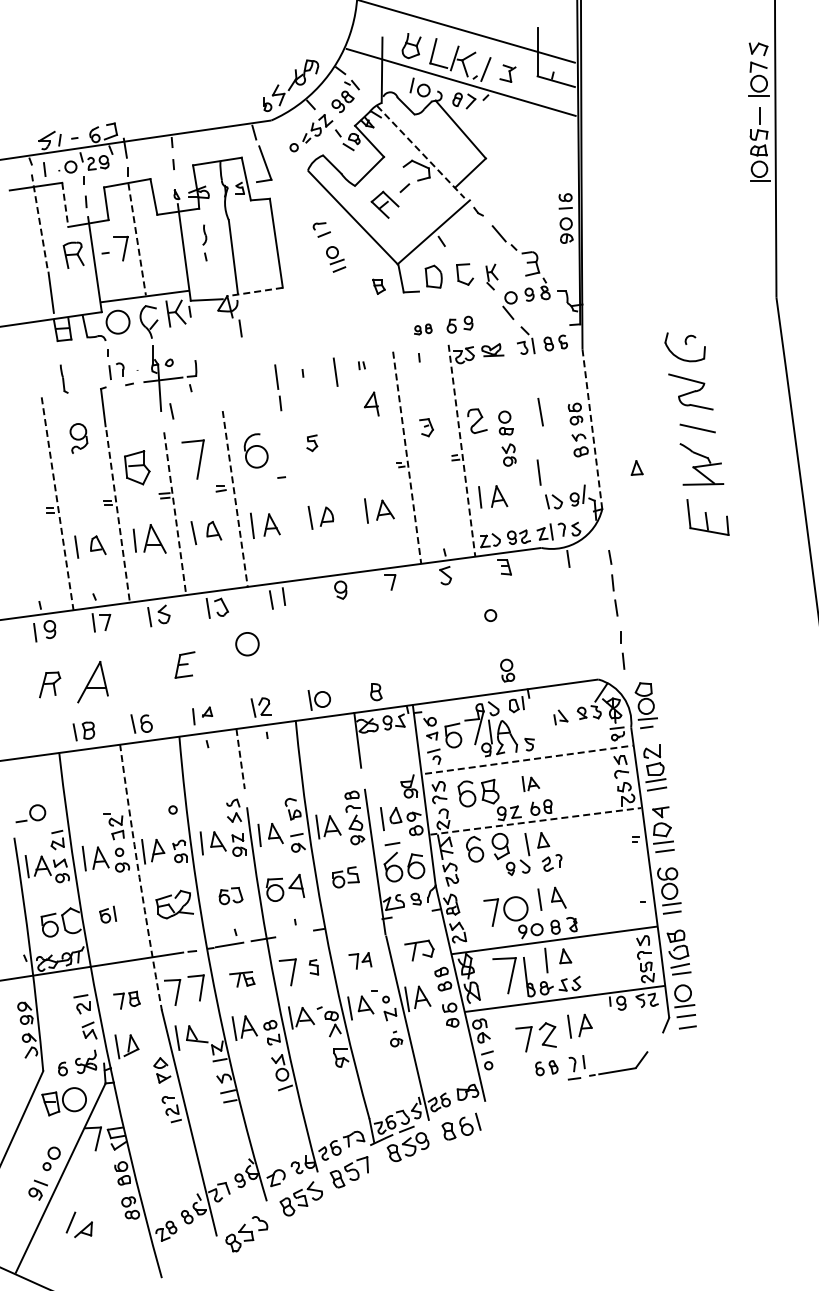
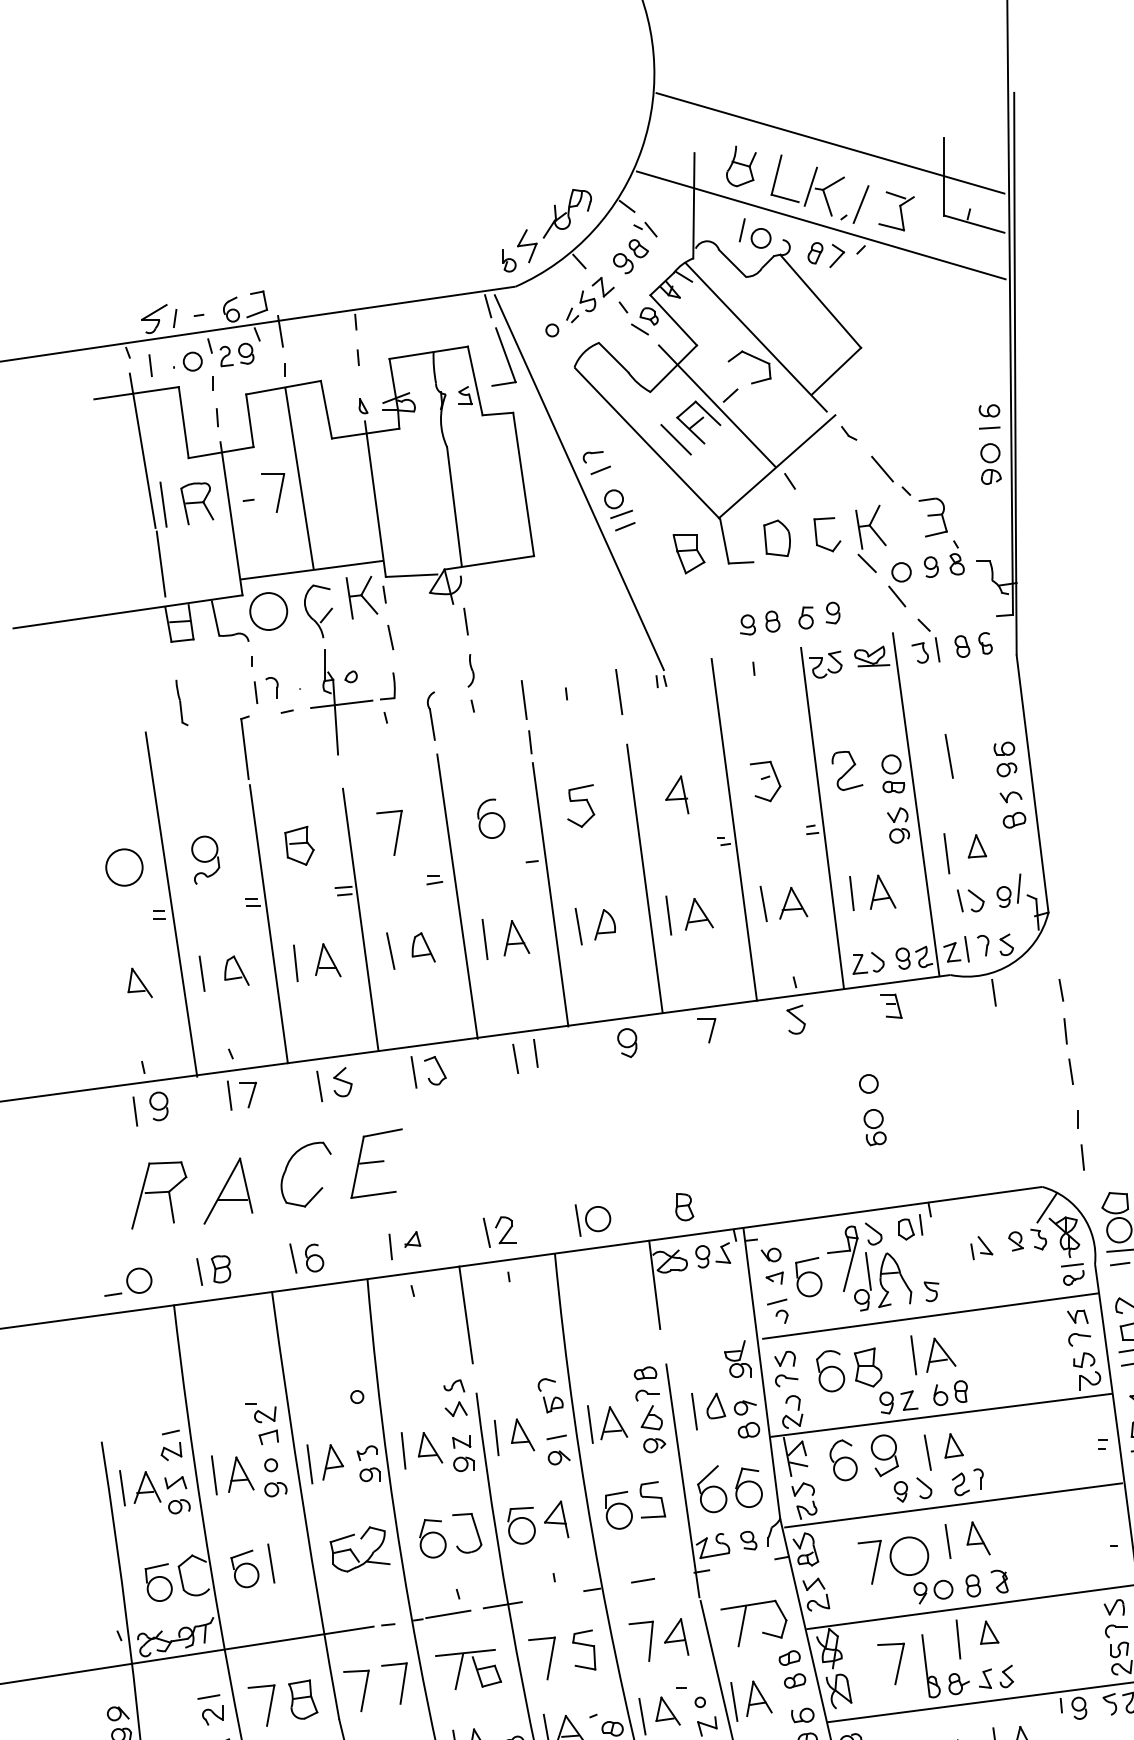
part: (507, 73) -> (895, 210), size x1.43
line: (421, 152) -> (757, 338), dashed -> solid
line: (396, 194) -> (717, 405), added
line: (65, 205) -> (184, 423), dashed -> solid
line: (370, 215) -> (675, 439), added
line: (39, 222) -> (142, 450), dashed -> solid
line: (137, 239) -> (300, 478), dashed -> solid
line: (310, 241) -> (578, 481), added
part: (204, 242) -> (470, 682), moved
line: (52, 255) -> (163, 504), added
part: (491, 276) -> (870, 537), size x1.67
part: (378, 286) -> (688, 553), size x1.67
line: (254, 292) -> (488, 563), dashed -> solid
part: (423, 329) -> (760, 623), size x1.43
part: (219, 386) -> (432, 715), added
part: (371, 403) -> (676, 793), moved
line: (171, 411) -> (390, 637), moved
part: (426, 427) -> (765, 781), size x1.43
line: (592, 429) -> (1032, 784), dashed -> solid
part: (78, 438) -> (204, 859), moved
line: (519, 441) -> (915, 803), added
part: (312, 443) -> (581, 806), size x1.67
part: (256, 450) -> (491, 818), size x0.71
line: (461, 450) -> (821, 818), dashed -> solid
line: (407, 458) -> (734, 830), dashed -> solid
part: (192, 459) -> (388, 832), size x0.71
part: (136, 467) -> (298, 845), size x0.71
part: (636, 467) -> (976, 845), moved
line: (351, 487) -> (644, 877), added
line: (293, 497) -> (551, 893), added
line: (235, 499) -> (457, 897), dashed -> solid
part: (437, 503) -> (783, 903), added
line: (57, 504) -> (171, 905), dashed -> solid
line: (175, 514) -> (361, 921), dashed -> solid
line: (118, 516) -> (269, 924), dashed -> solid
part: (154, 538) -> (327, 959), size x0.71
part: (38, 552) -> (140, 982), added
circle: (247, 644) -> (124, 868), moved
part: (184, 664) -> (375, 1162), size x1.67
part: (507, 670) -> (874, 1127), moved
part: (150, 679) -> (320, 1186), added
part: (49, 684) -> (158, 1194), size x1.67
line: (240, 759) -> (465, 1315), dashed -> solid
line: (528, 759) -> (929, 1315), dashed -> solid
part: (530, 783) -> (932, 1354), size x1.67
part: (30, 813) -> (127, 1281), moved
line: (536, 821) -> (942, 1415), dashed -> solid
line: (392, 844) -> (643, 1581), moved
line: (542, 876) -> (952, 1504), added
arc: (139, 877) -> (303, 1505), dashed -> solid
part: (345, 877) -> (634, 1505), size x1.43
part: (230, 895) -> (449, 1534), size x1.67
part: (107, 914) -> (251, 1565), size x1.67
part: (419, 950) -> (754, 1623), size x1.43
part: (360, 960) -> (659, 1639), size x1.67
part: (313, 967) -> (583, 1650), size x1.67
part: (504, 975) -> (891, 1663), size x0.71
part: (242, 979) -> (469, 1669), size x1.67
part: (126, 1000) -> (282, 1703), size x1.67

